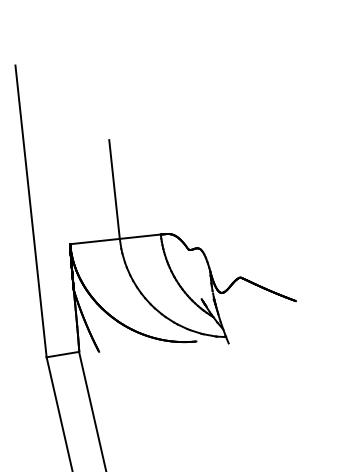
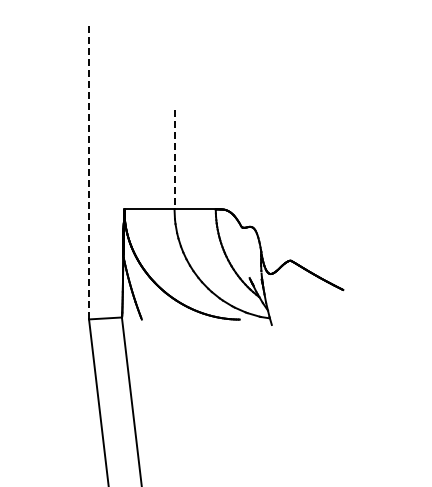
line: (114, 189) -> (174, 159), solid -> dashed
line: (31, 211) -> (89, 172), solid -> dashed

